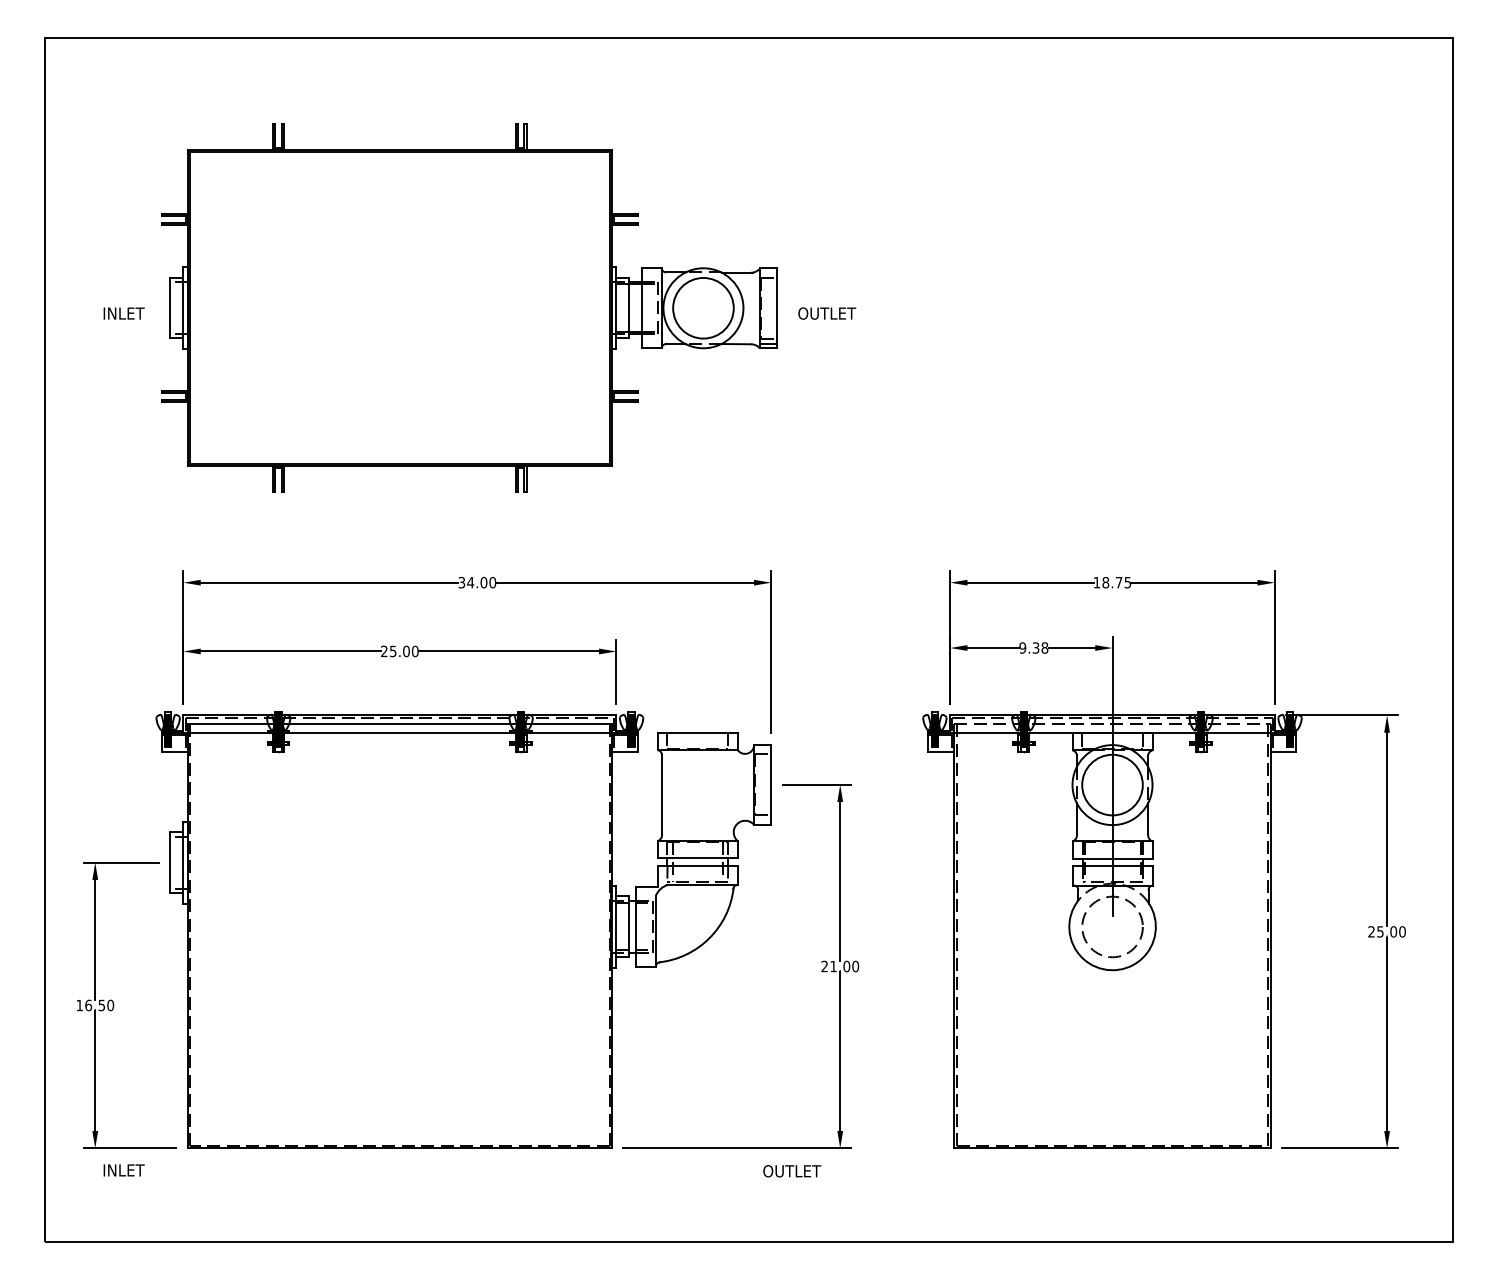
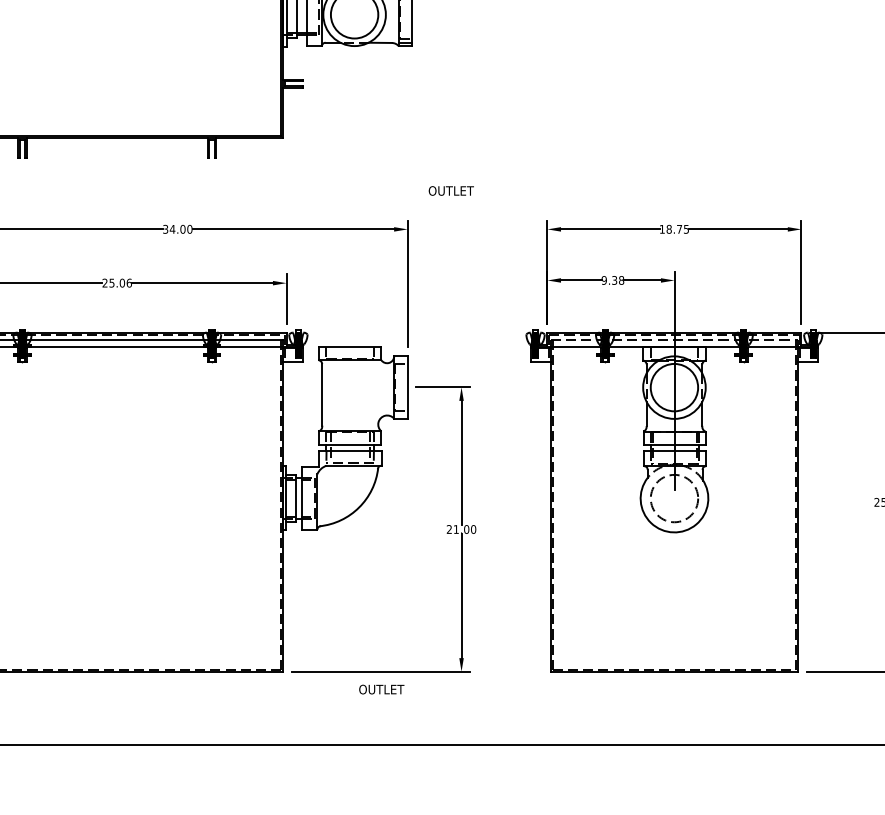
text: (827, 313) -> (451, 190), moved
text: (415, 650) -> (129, 282), 25.00 -> 25.06
text: (792, 1171) -> (382, 689), moved

